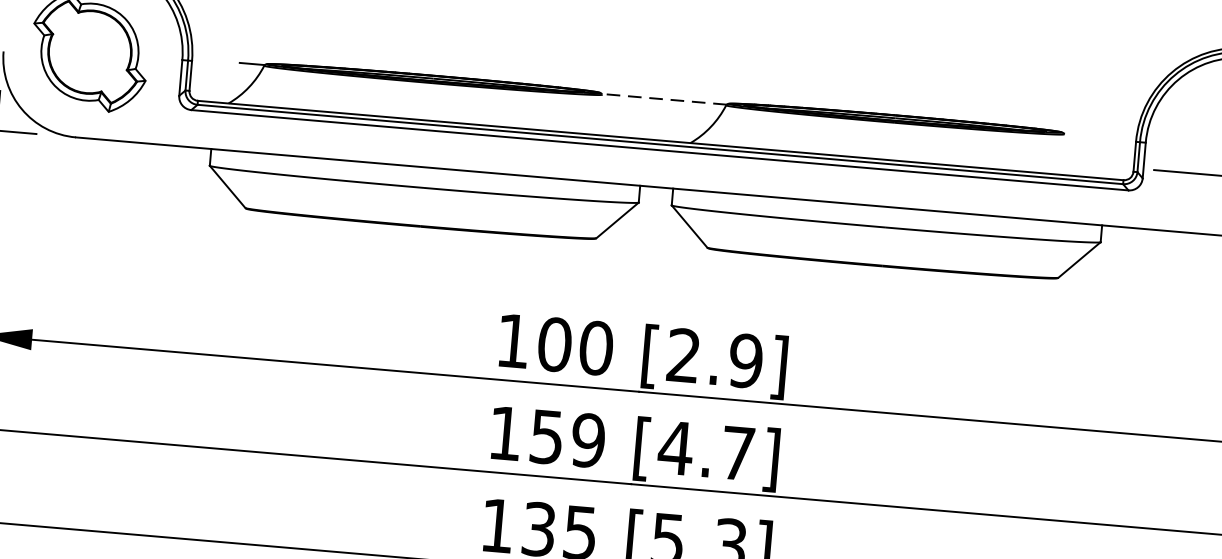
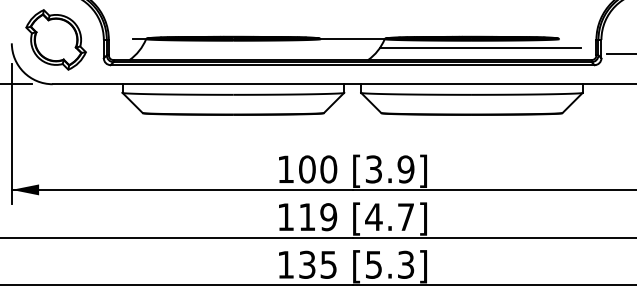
line: (664, 98) -> (352, 38), dashed -> solid
line: (910, 139) -> (480, 48), added
text: (682, 355) -> (373, 169), [2.9] -> [3.9]
text: (547, 437) -> (307, 217), 159 -> 119

